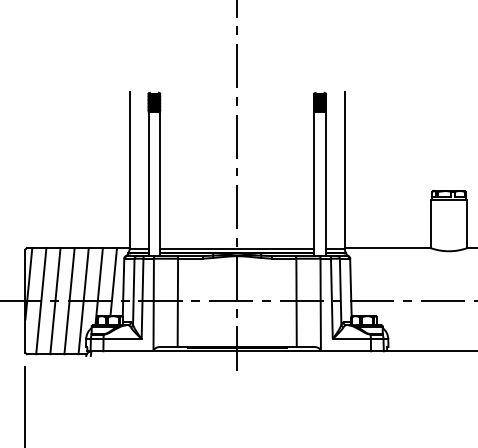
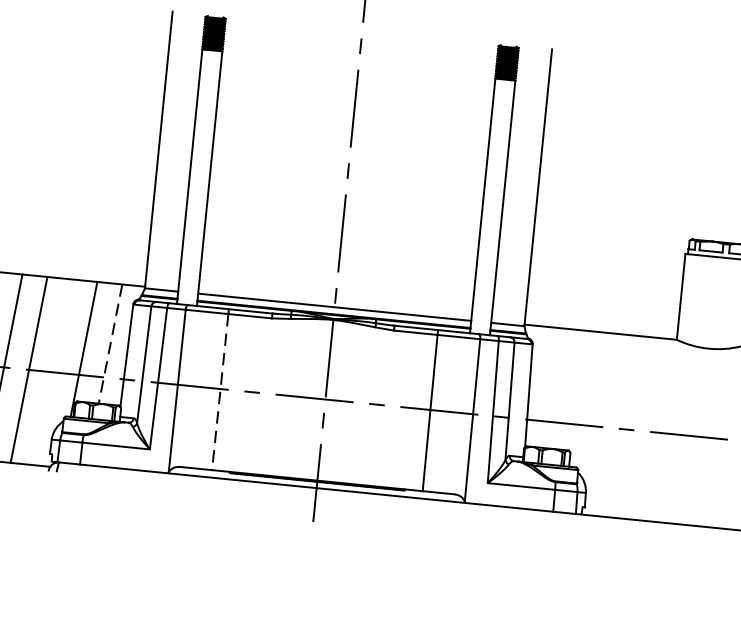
line: (113, 282) -> (110, 344), solid -> dashed
line: (83, 301) -> (53, 372), removed
line: (177, 303) -> (219, 393), solid -> dashed

